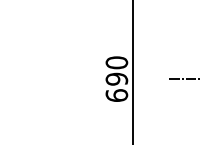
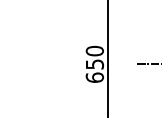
text: (116, 78) -> (94, 63), 690 -> 650

